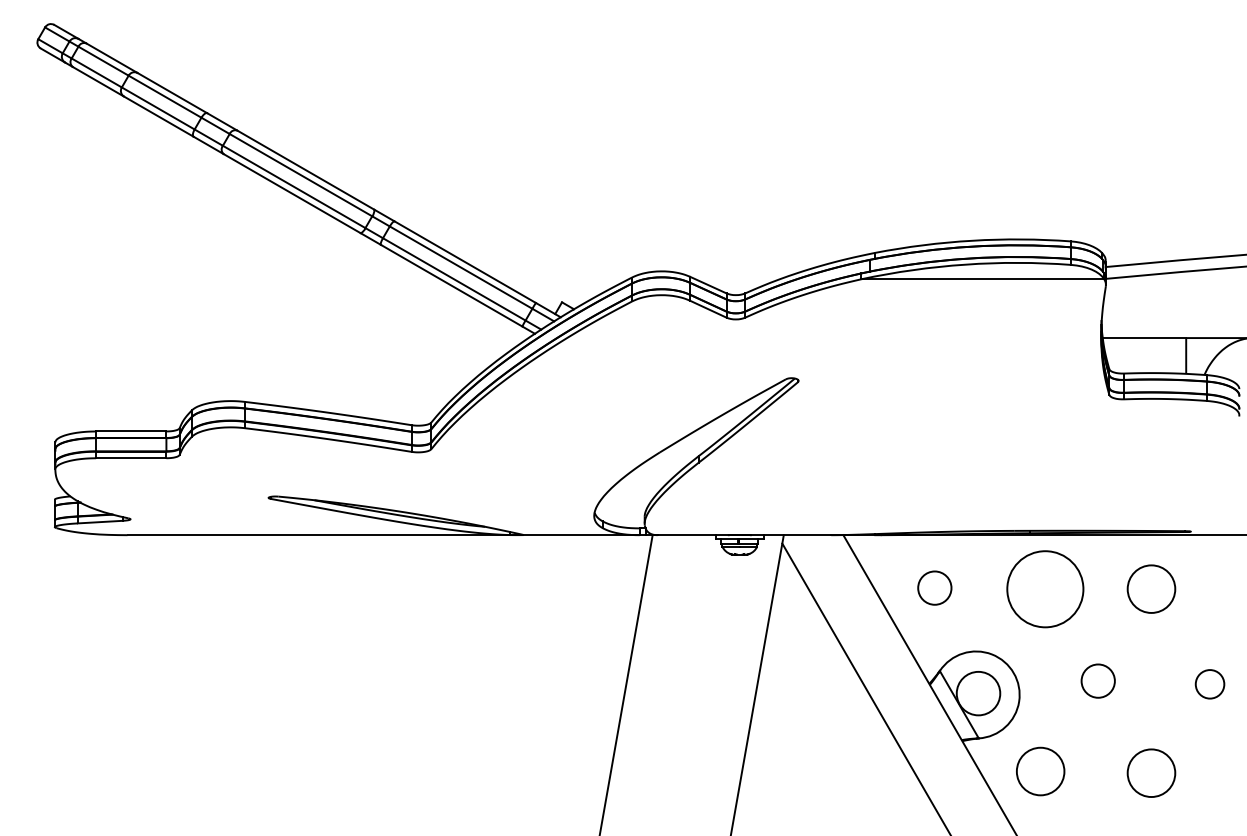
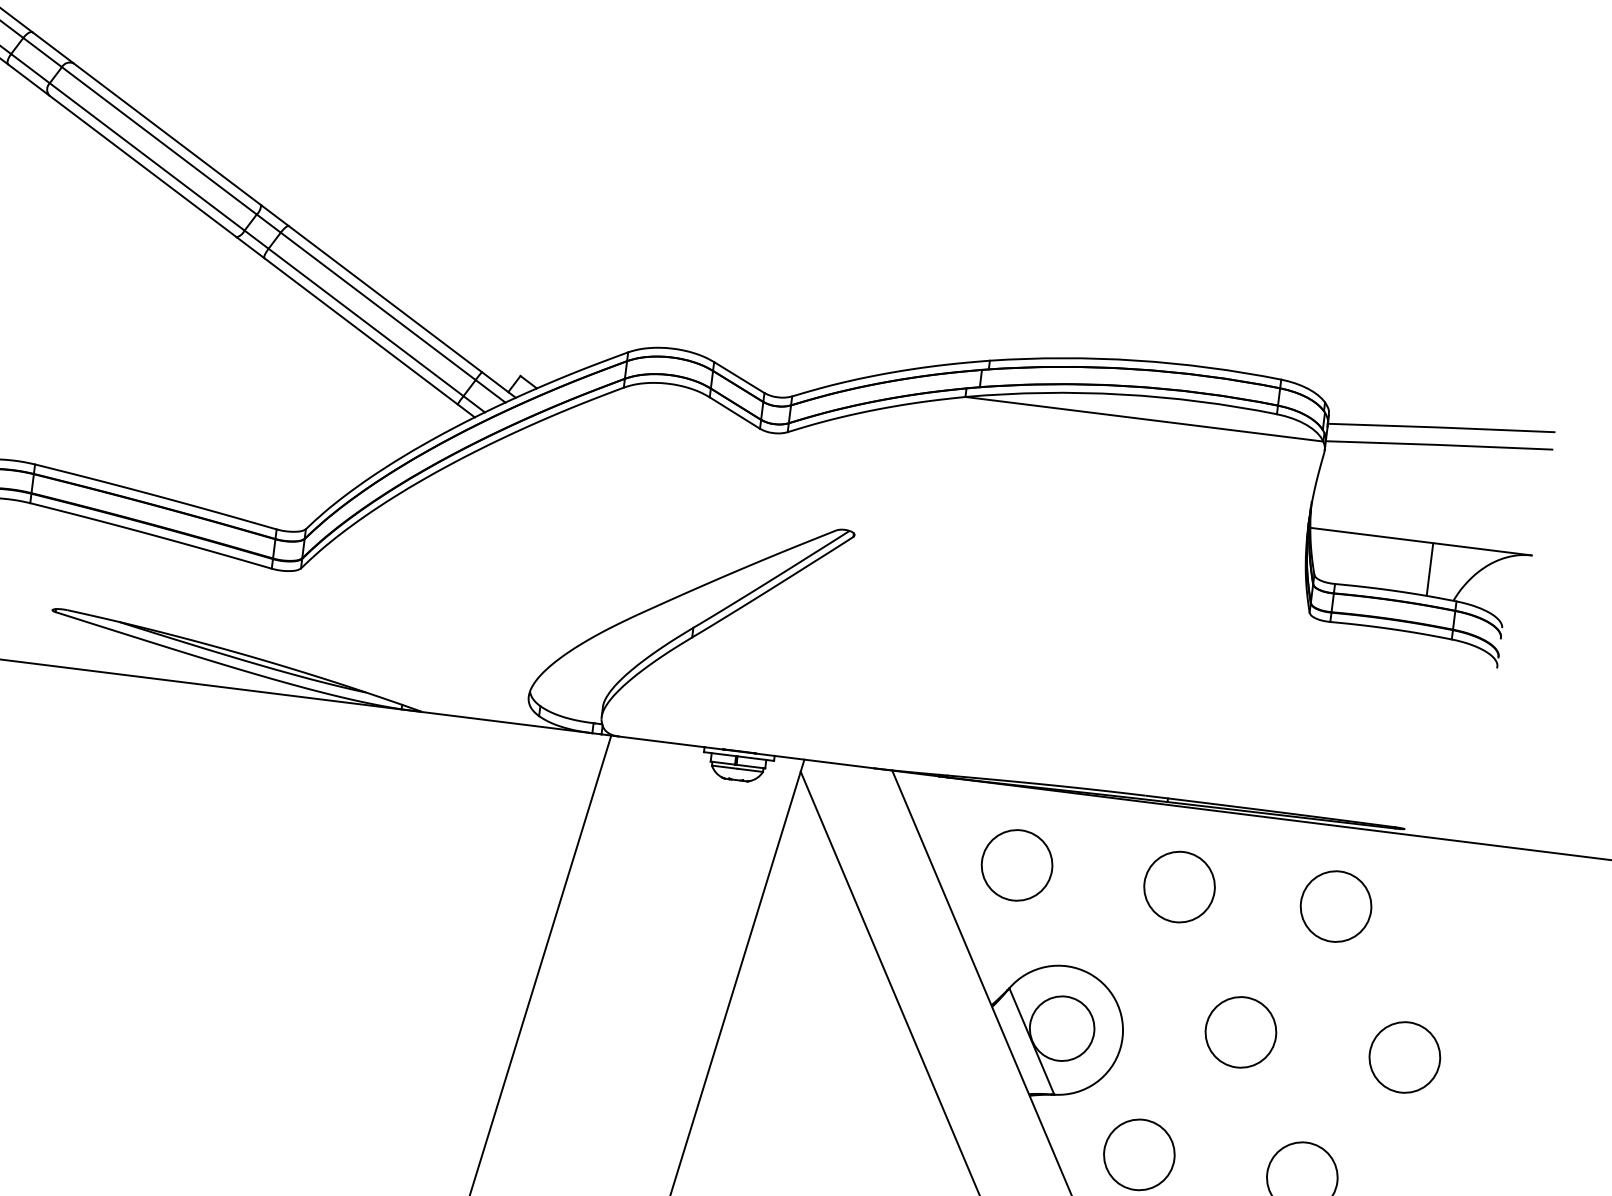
circle: (934, 587) -> (1016, 864), size x1.43
circle: (1044, 588) -> (1178, 885), size x0.62
circle: (1097, 680) -> (1239, 1031), size x1.43
circle: (1209, 684) -> (1404, 1057), size x1.67

